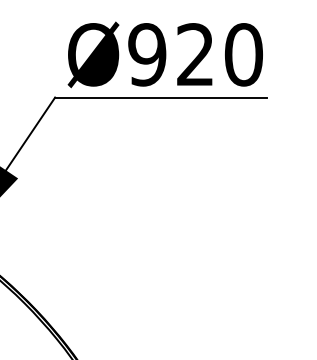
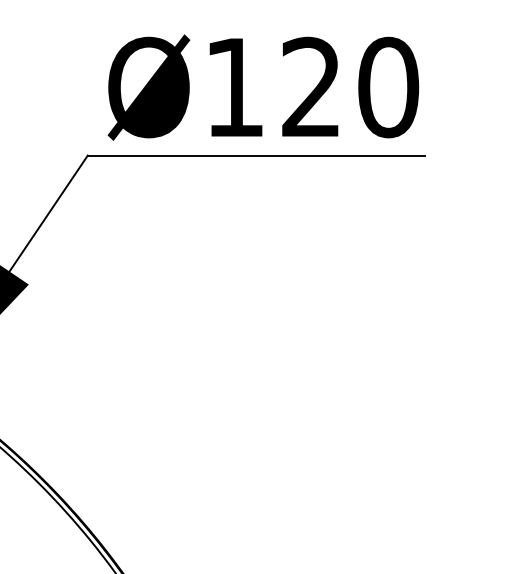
text: (147, 54) -> (234, 87), Ø920 -> Ø120

